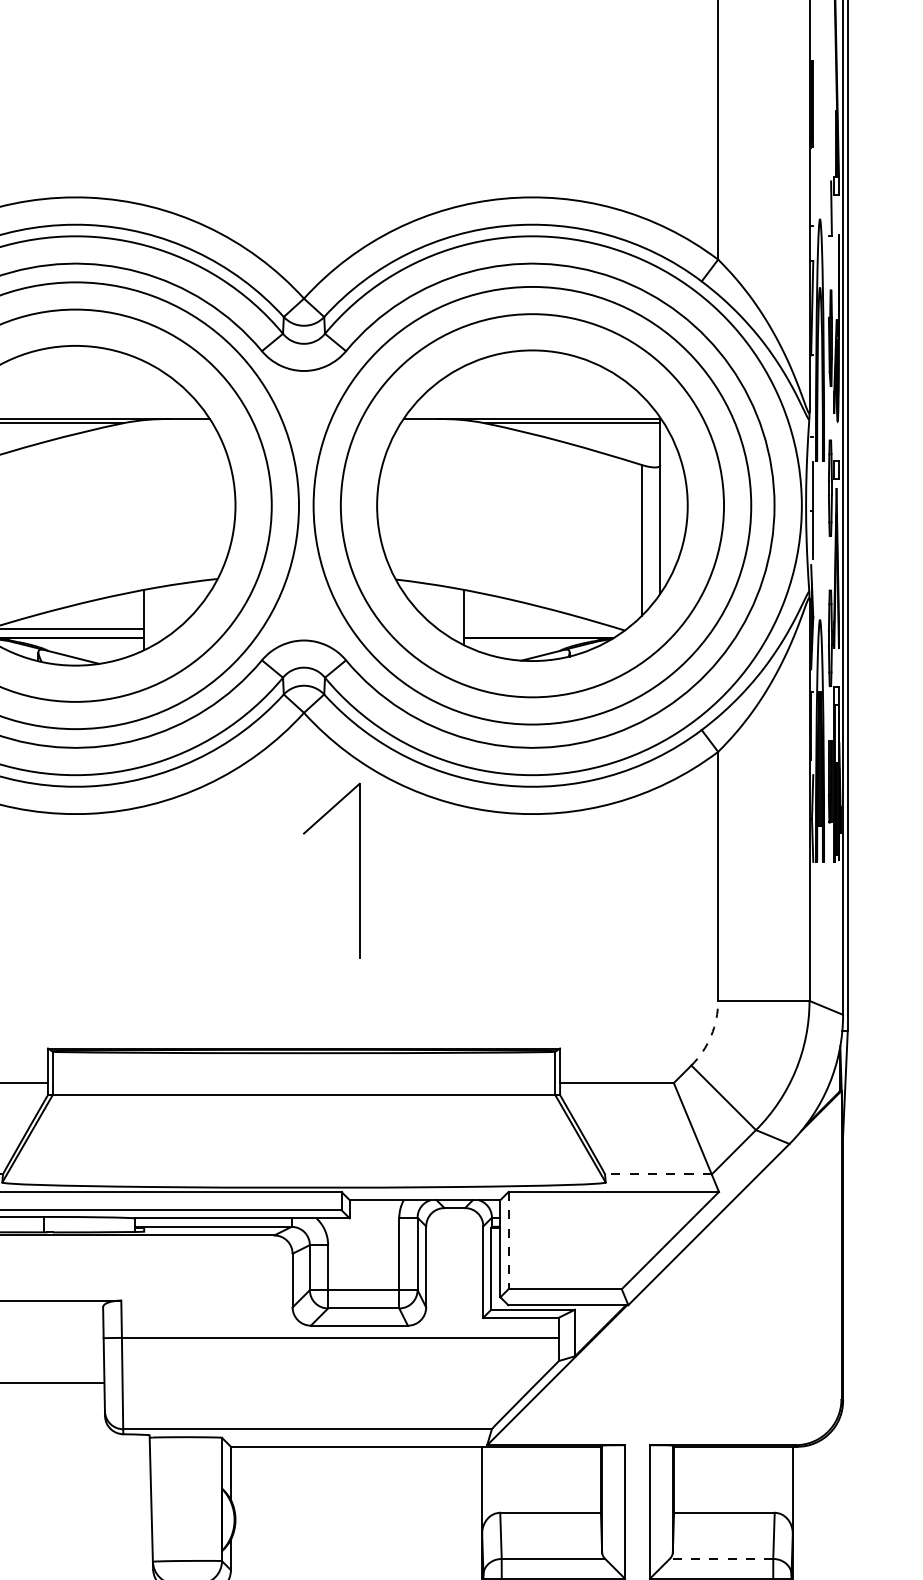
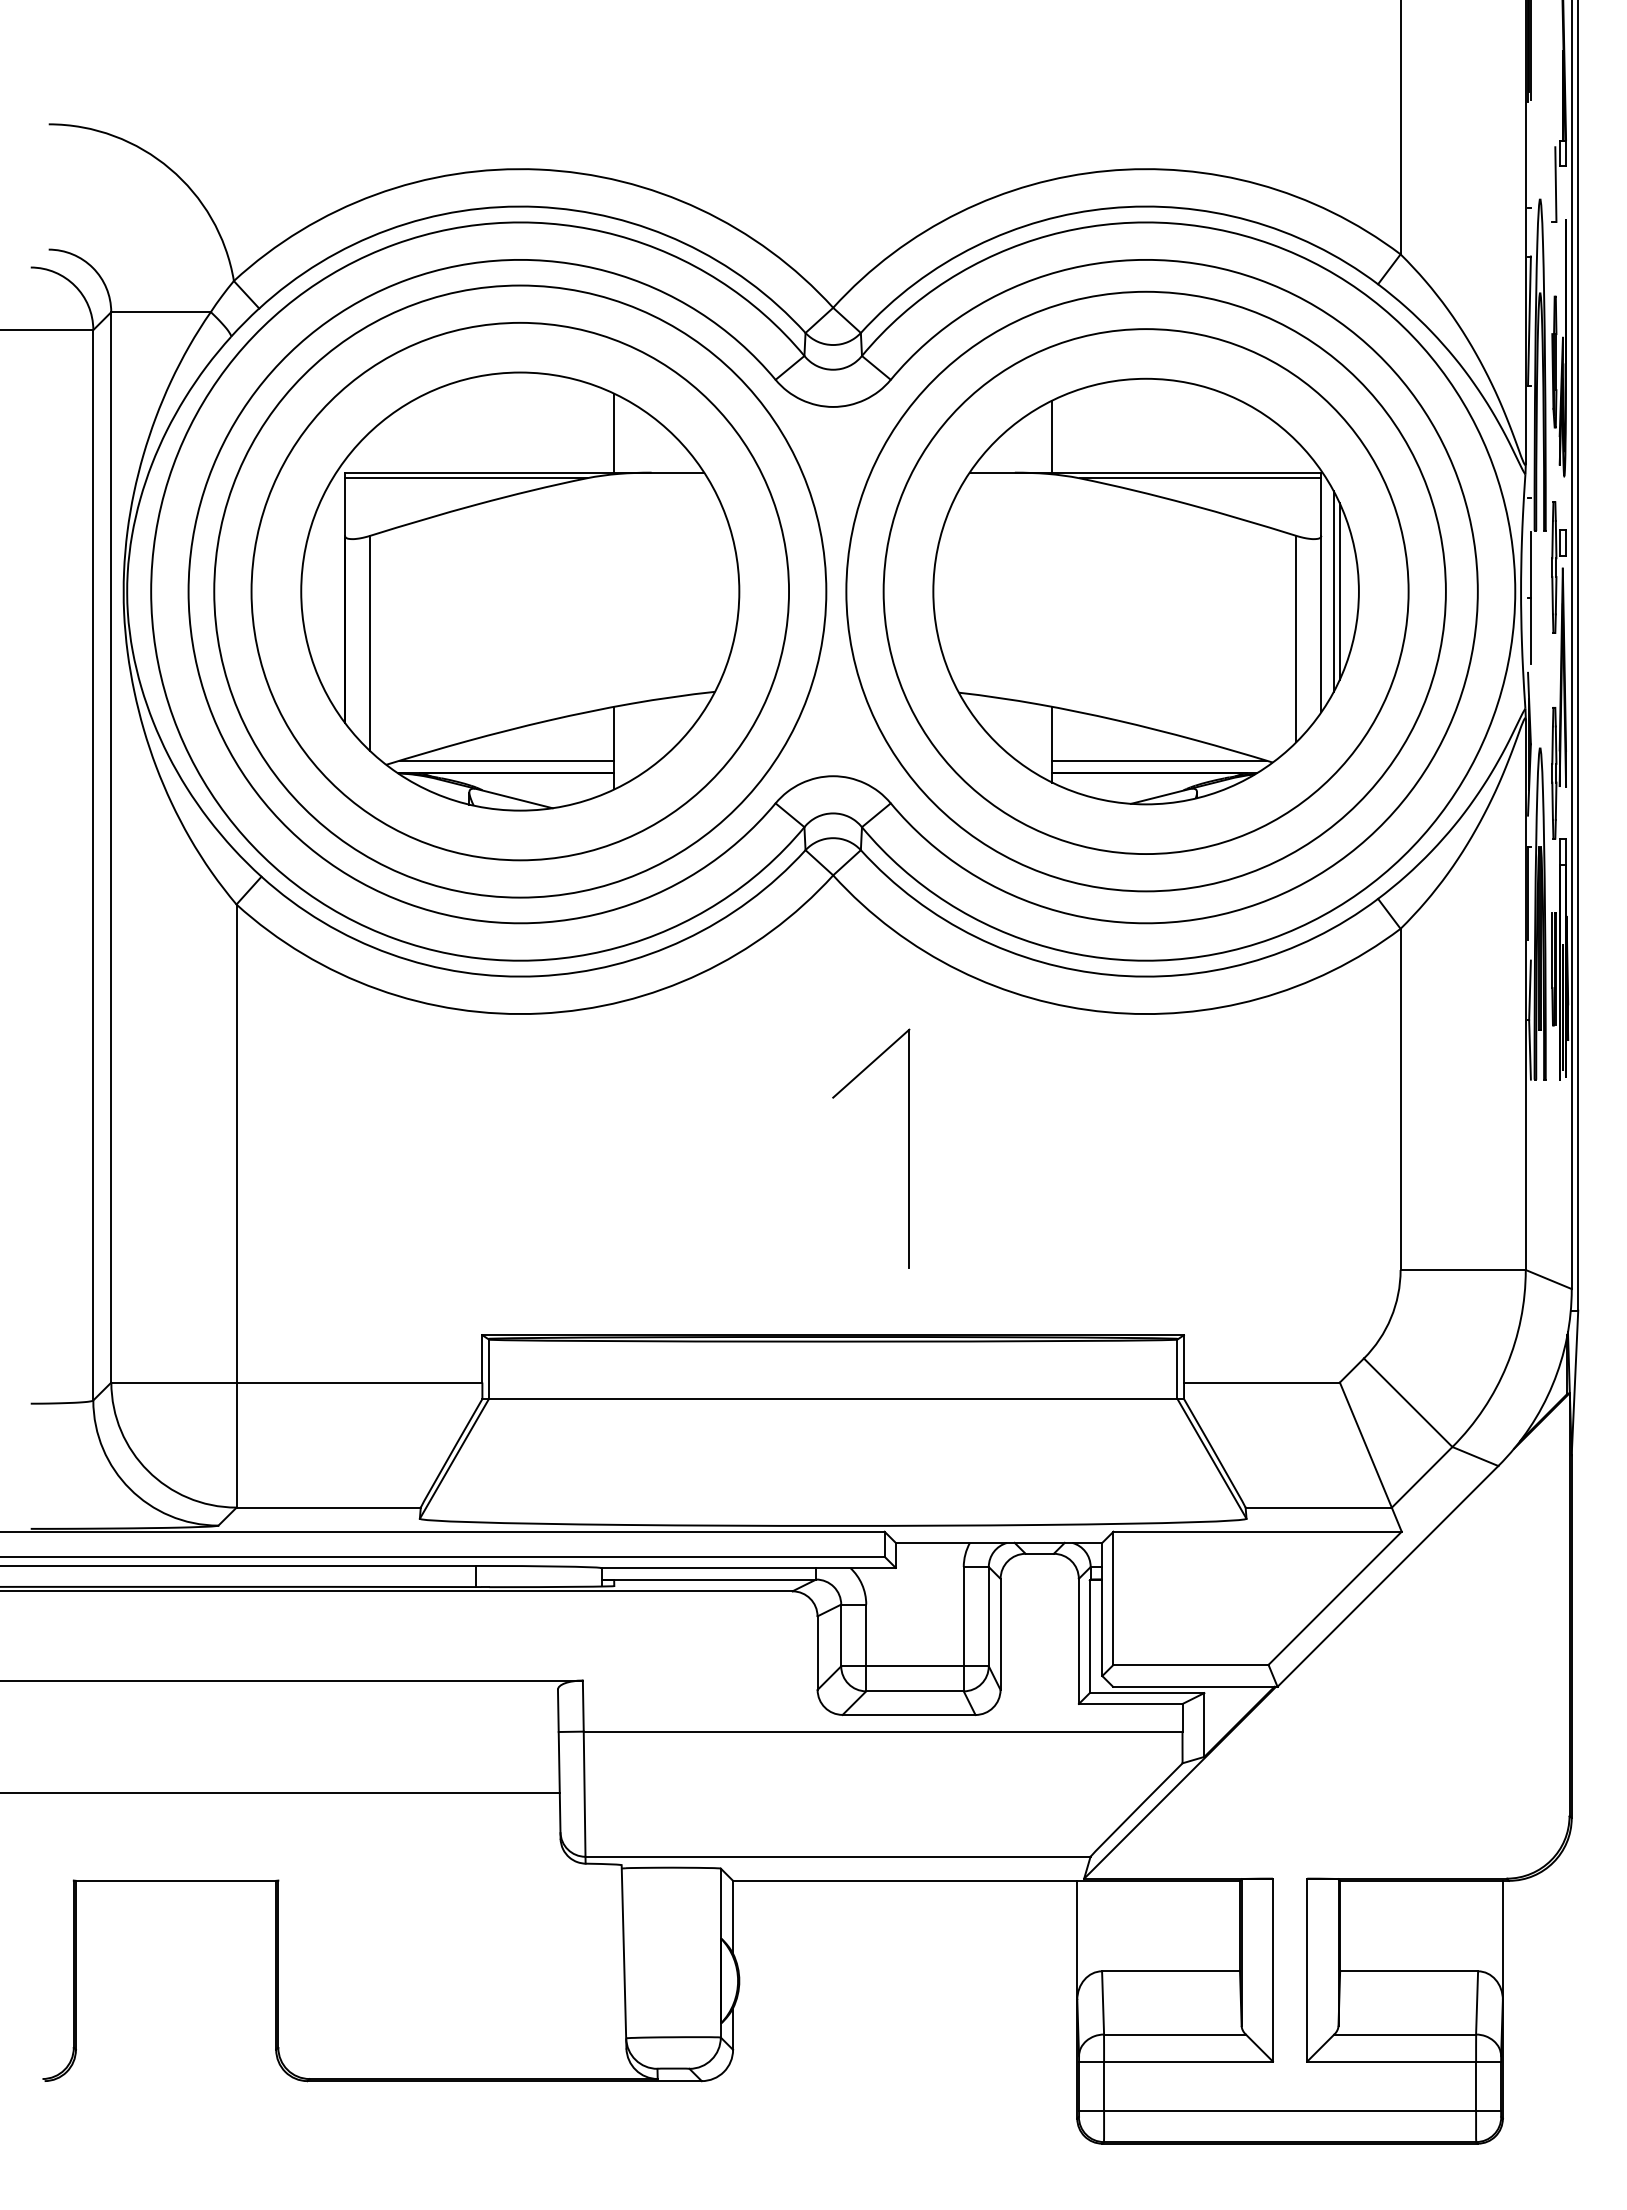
line: (144, 389) -> (614, 432), added
line: (464, 392) -> (1052, 436), added
line: (669, 505) -> (1333, 591), added
line: (673, 505) -> (1339, 591), added
line: (542, 629) -> (1159, 760), added
part: (358, 870) -> (908, 1148), moved
arc: (711, 1035) -> (1391, 1317), dashed -> solid
line: (658, 1174) -> (1318, 1507), dashed -> solid
line: (508, 1240) -> (1113, 1598), dashed -> solid
line: (721, 1558) -> (1405, 2034), dashed -> solid

